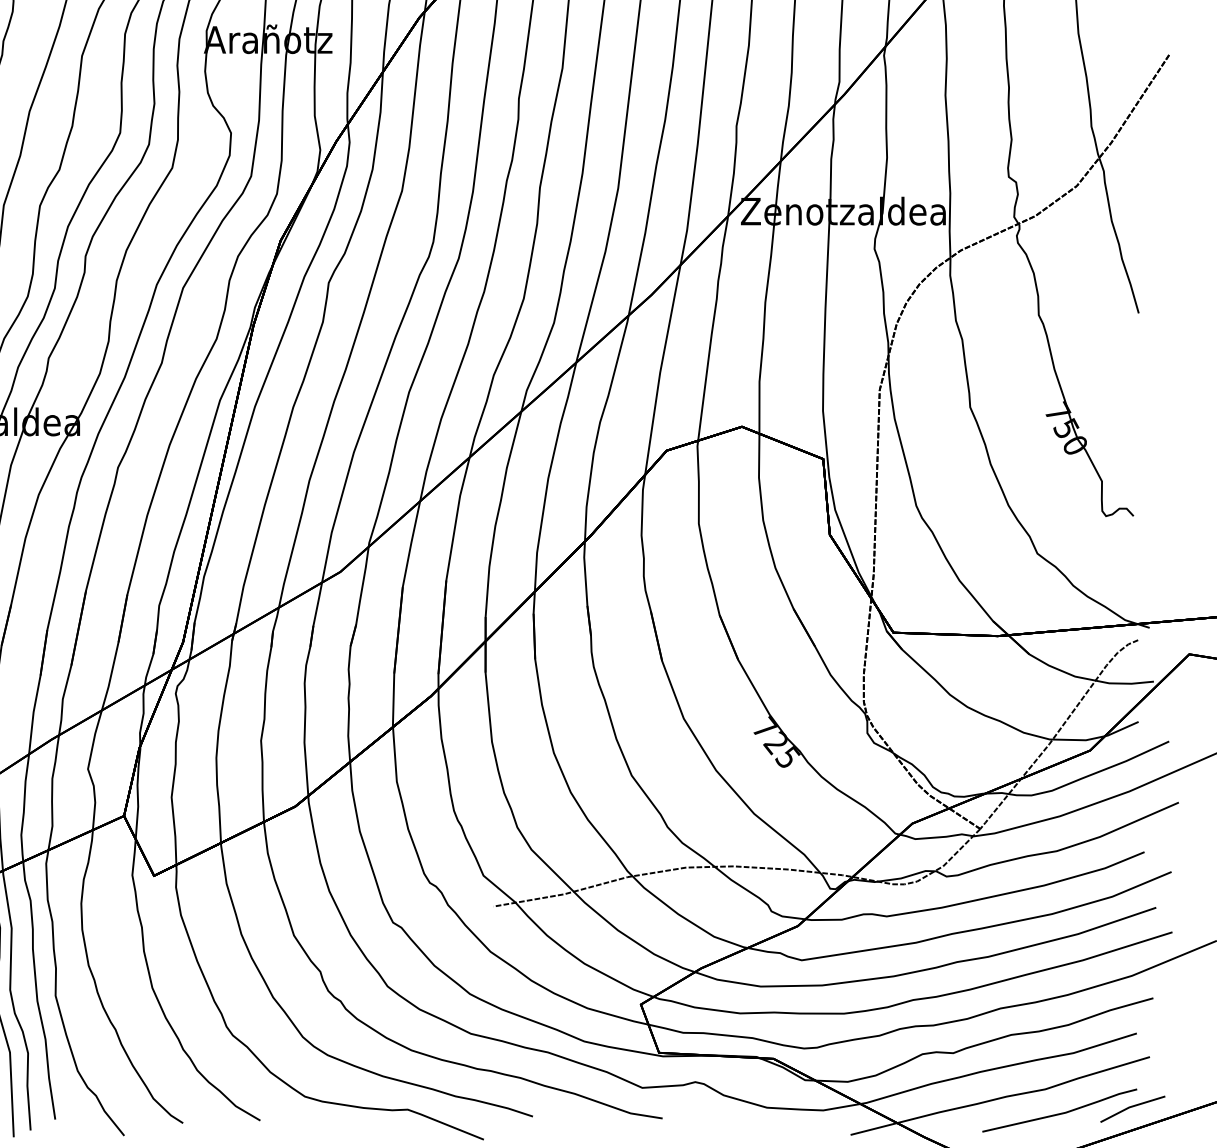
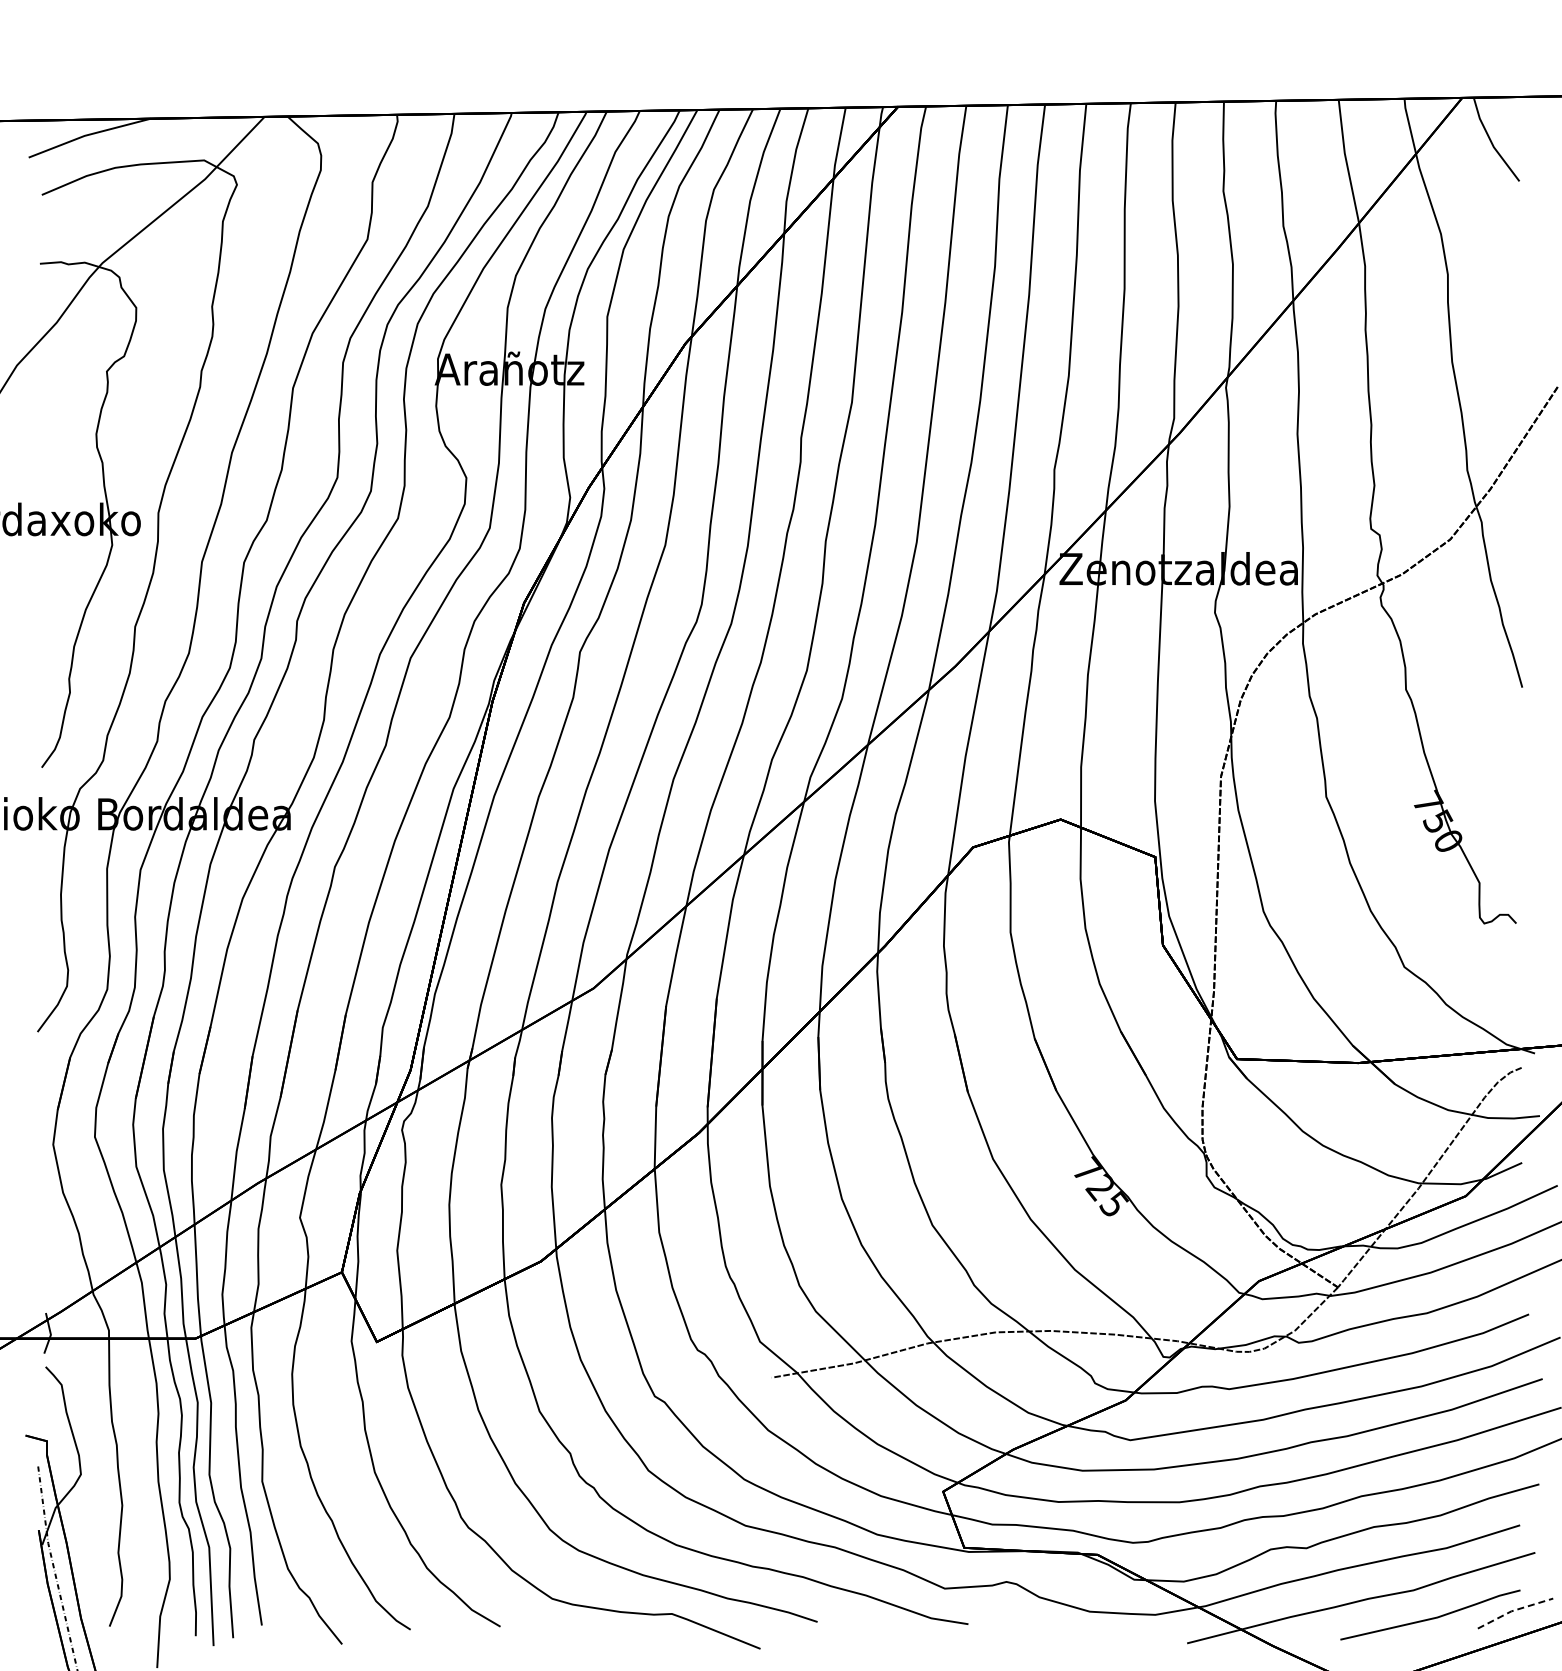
line: (1132, 1106) -> (1514, 1610), solid -> dashed

